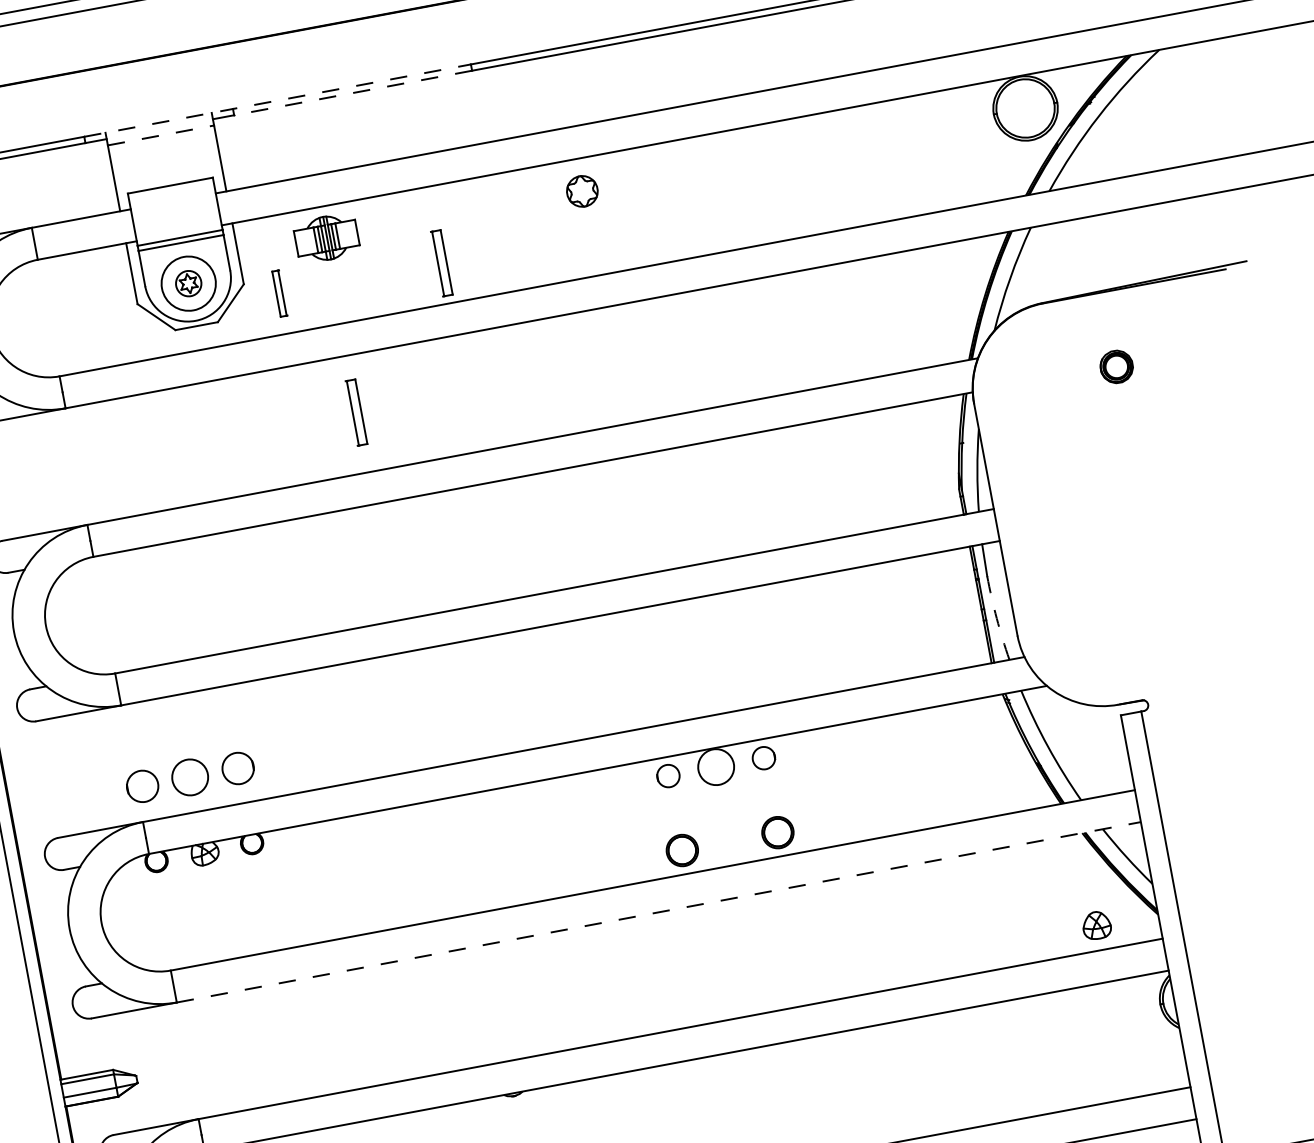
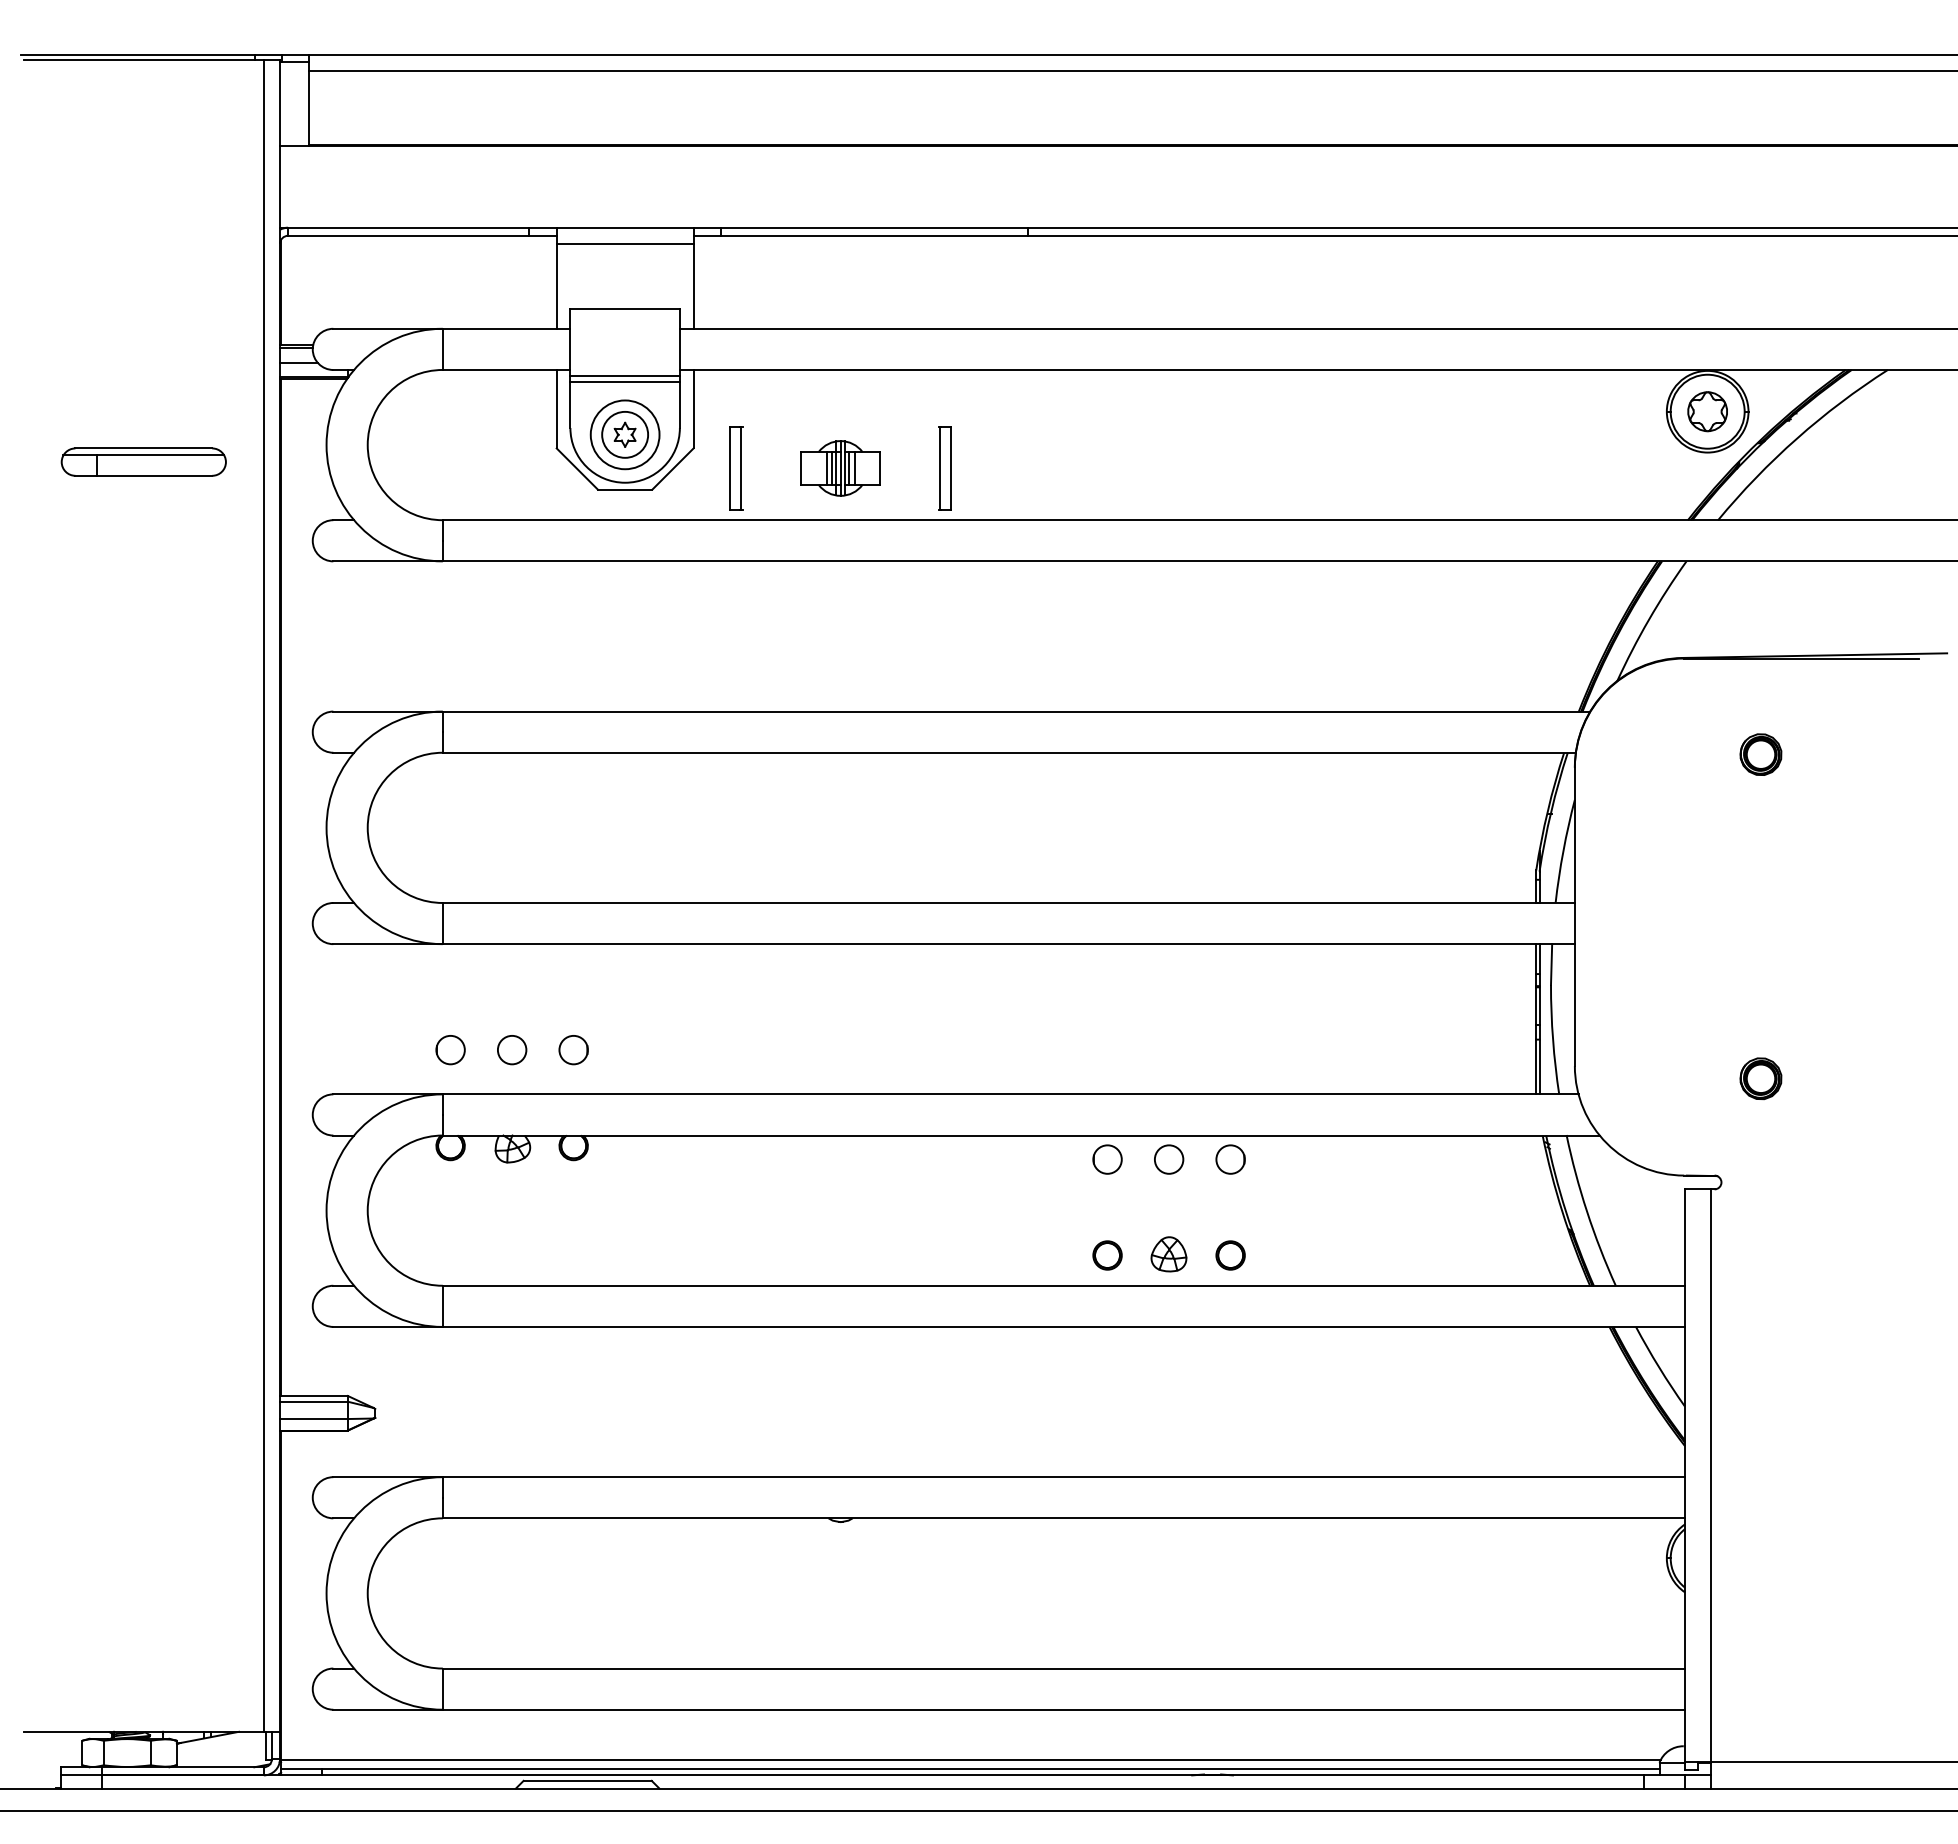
line: (352, 92) -> (873, 235), dashed -> solid
line: (277, 100) -> (778, 227), dashed -> solid
line: (161, 135) -> (625, 243), dashed -> solid
part: (582, 191) -> (1707, 411), moved
part: (326, 238) -> (840, 468), moved
circle: (188, 283) -> (625, 434), size x1.43
part: (280, 293) -> (736, 468), size x1.43
part: (356, 412) -> (803, 634), removed
arc: (997, 618) -> (1553, 1039), dashed -> solid
part: (1163, 618) -> (1760, 1078), added
circle: (715, 767) -> (1168, 1159), size x0.62
circle: (238, 768) -> (573, 1050), size x0.71
circle: (190, 777) -> (512, 1050), size x0.62
circle: (142, 786) -> (450, 1050), size x0.71
part: (777, 832) -> (1230, 1255), size x0.71
circle: (682, 850) -> (1107, 1255), size x0.71
line: (659, 911) -> (1064, 1326), dashed -> solid
part: (1096, 925) -> (1168, 1254), moved

